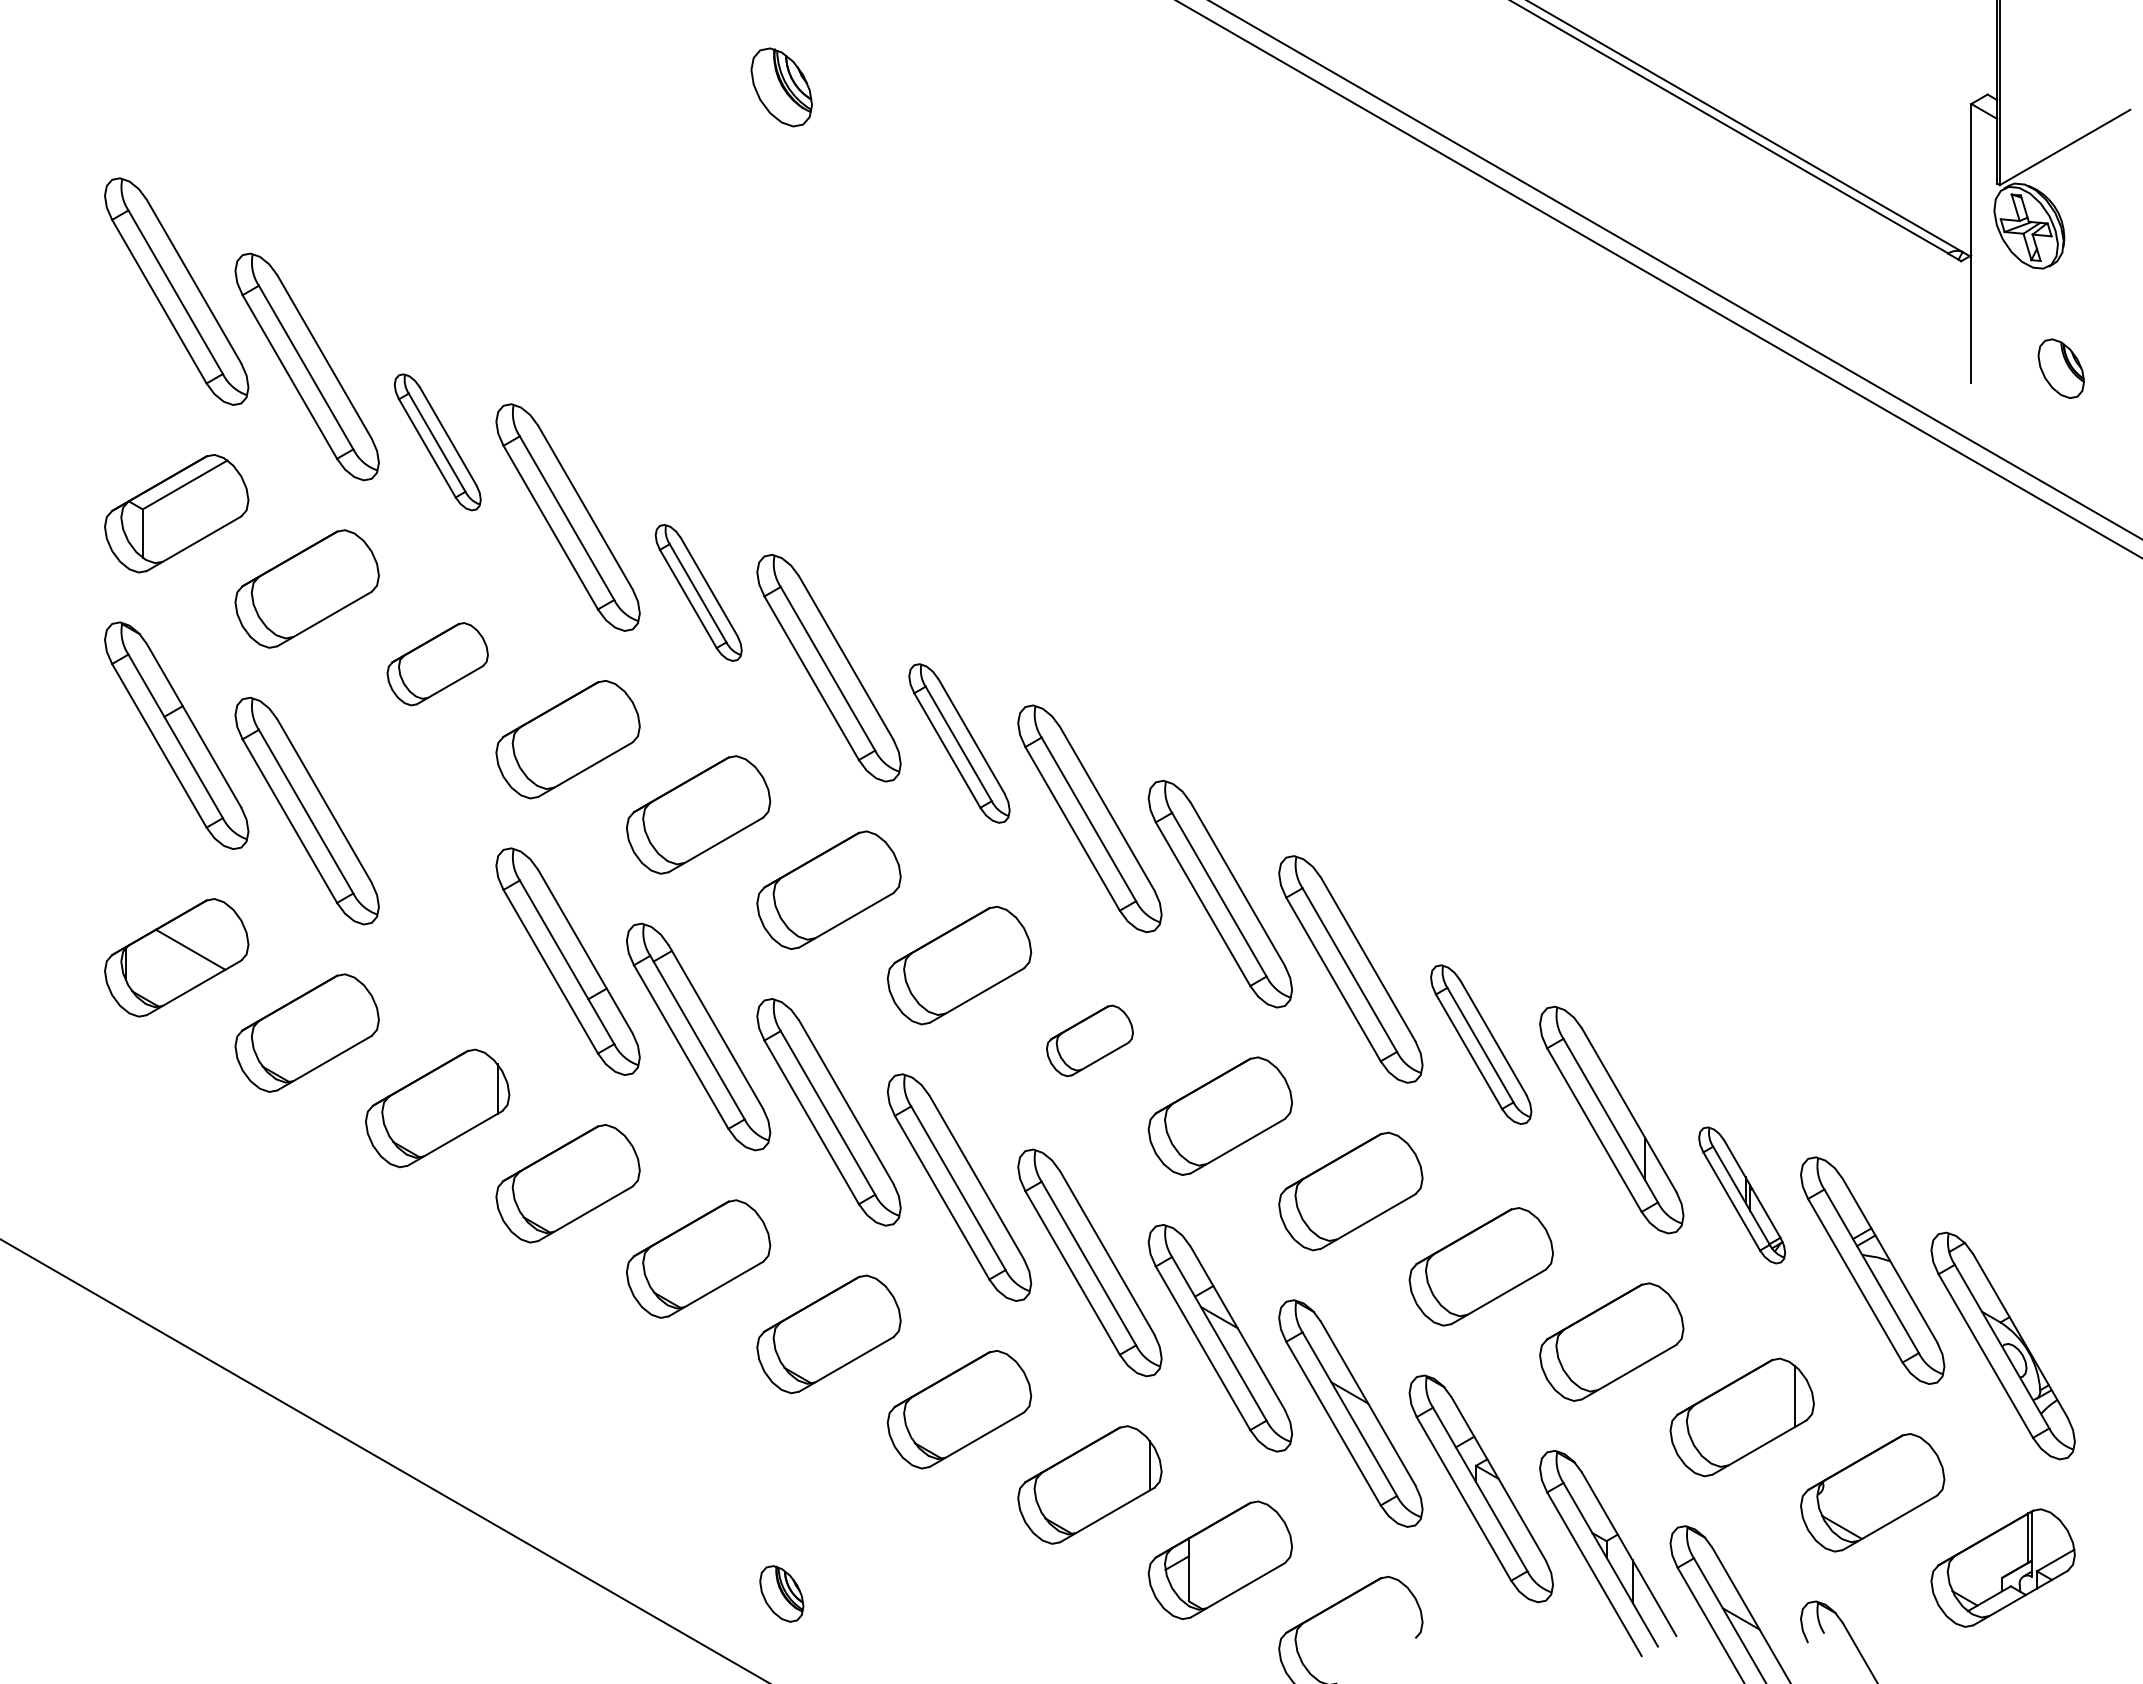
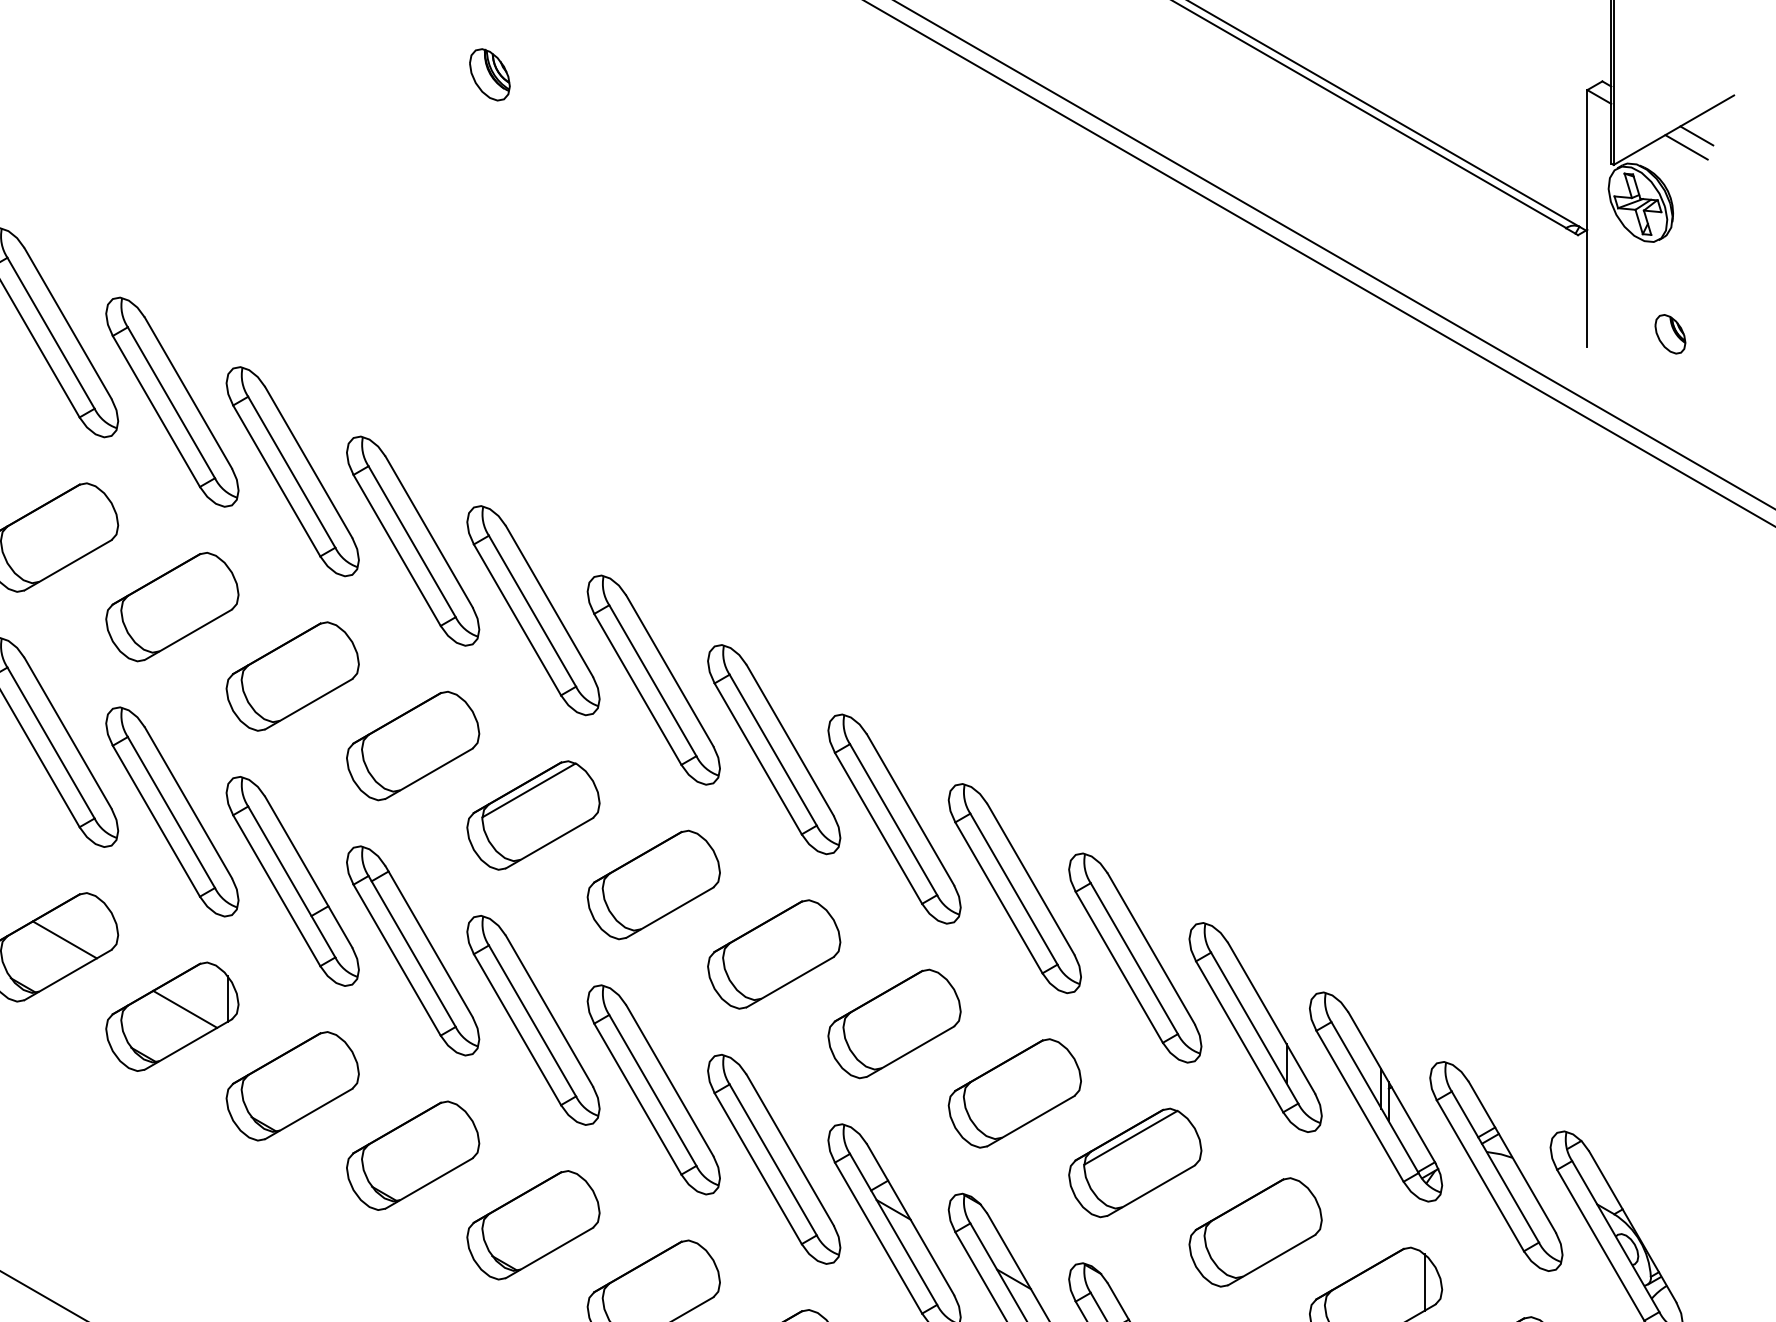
part: (781, 87) -> (489, 74), size x0.71
line: (2089, 153) -> (1696, 135), added
line: (2078, 165) -> (1686, 146), added
part: (2061, 368) -> (1670, 334), size x0.71
part: (437, 442) -> (172, 402), size x1.67
part: (698, 592) -> (413, 540), size x1.67
part: (437, 663) -> (172, 606), size x1.43
part: (959, 743) -> (653, 680), size x1.43
line: (823, 862) -> (528, 789), added
part: (437, 886) -> (172, 812), added
line: (320, 1025) -> (64, 940), added
part: (1089, 1040) -> (773, 954), size x1.67
part: (1480, 1044) -> (1134, 957), size x1.43
line: (451, 1100) -> (185, 1009), added
part: (1741, 1195) -> (1375, 1097), size x1.67
line: (1476, 1239) -> (1130, 1137), added

